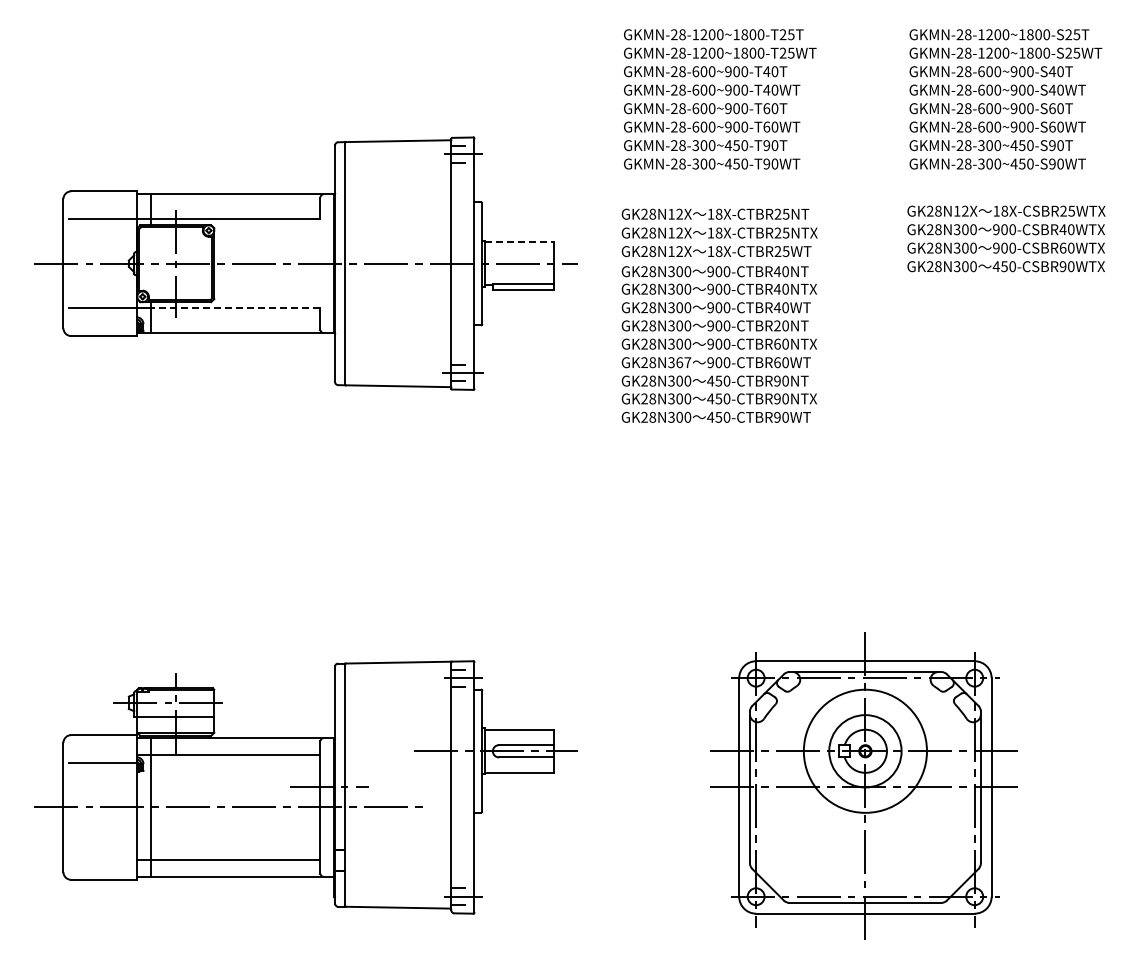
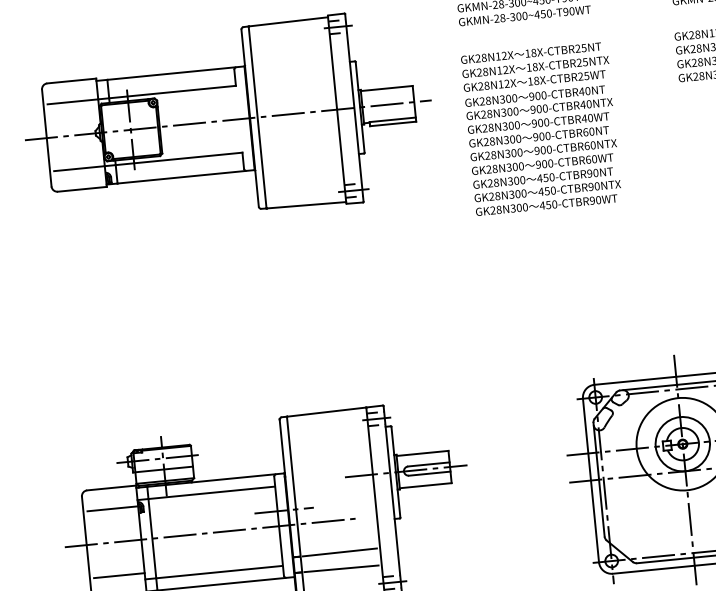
line: (519, 242) -> (386, 88), dashed -> solid
line: (235, 308) -> (178, 159), dashed -> solid
text: (777, 325) -> (585, 131), 900-CTBR20NT -> 900-CTBR60NT
text: (683, 362) -> (518, 166), GK28N367 -> GK28N300
line: (397, 849) -> (339, 552), added
line: (102, 852) -> (119, 575), added
line: (397, 871) -> (341, 568), added

